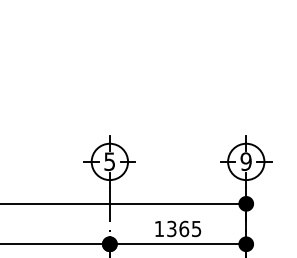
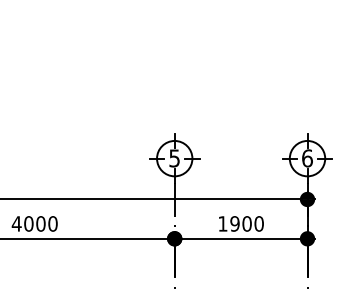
text: (246, 161) -> (307, 158), 9 -> 6
text: (183, 228) -> (246, 223), 1365 -> 1900

